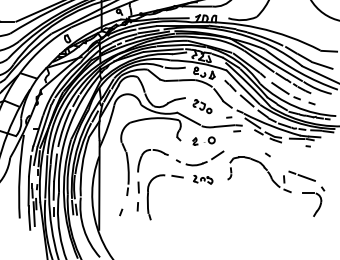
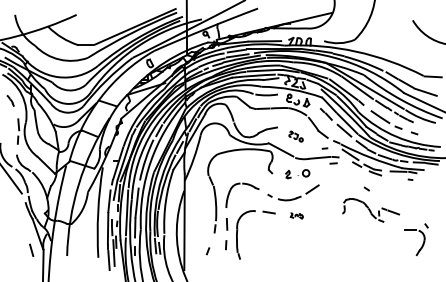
part: (201, 106) -> (295, 136), size x0.7
part: (271, 174) -> (370, 210), size x0.6
part: (202, 179) -> (296, 215), size x0.6

